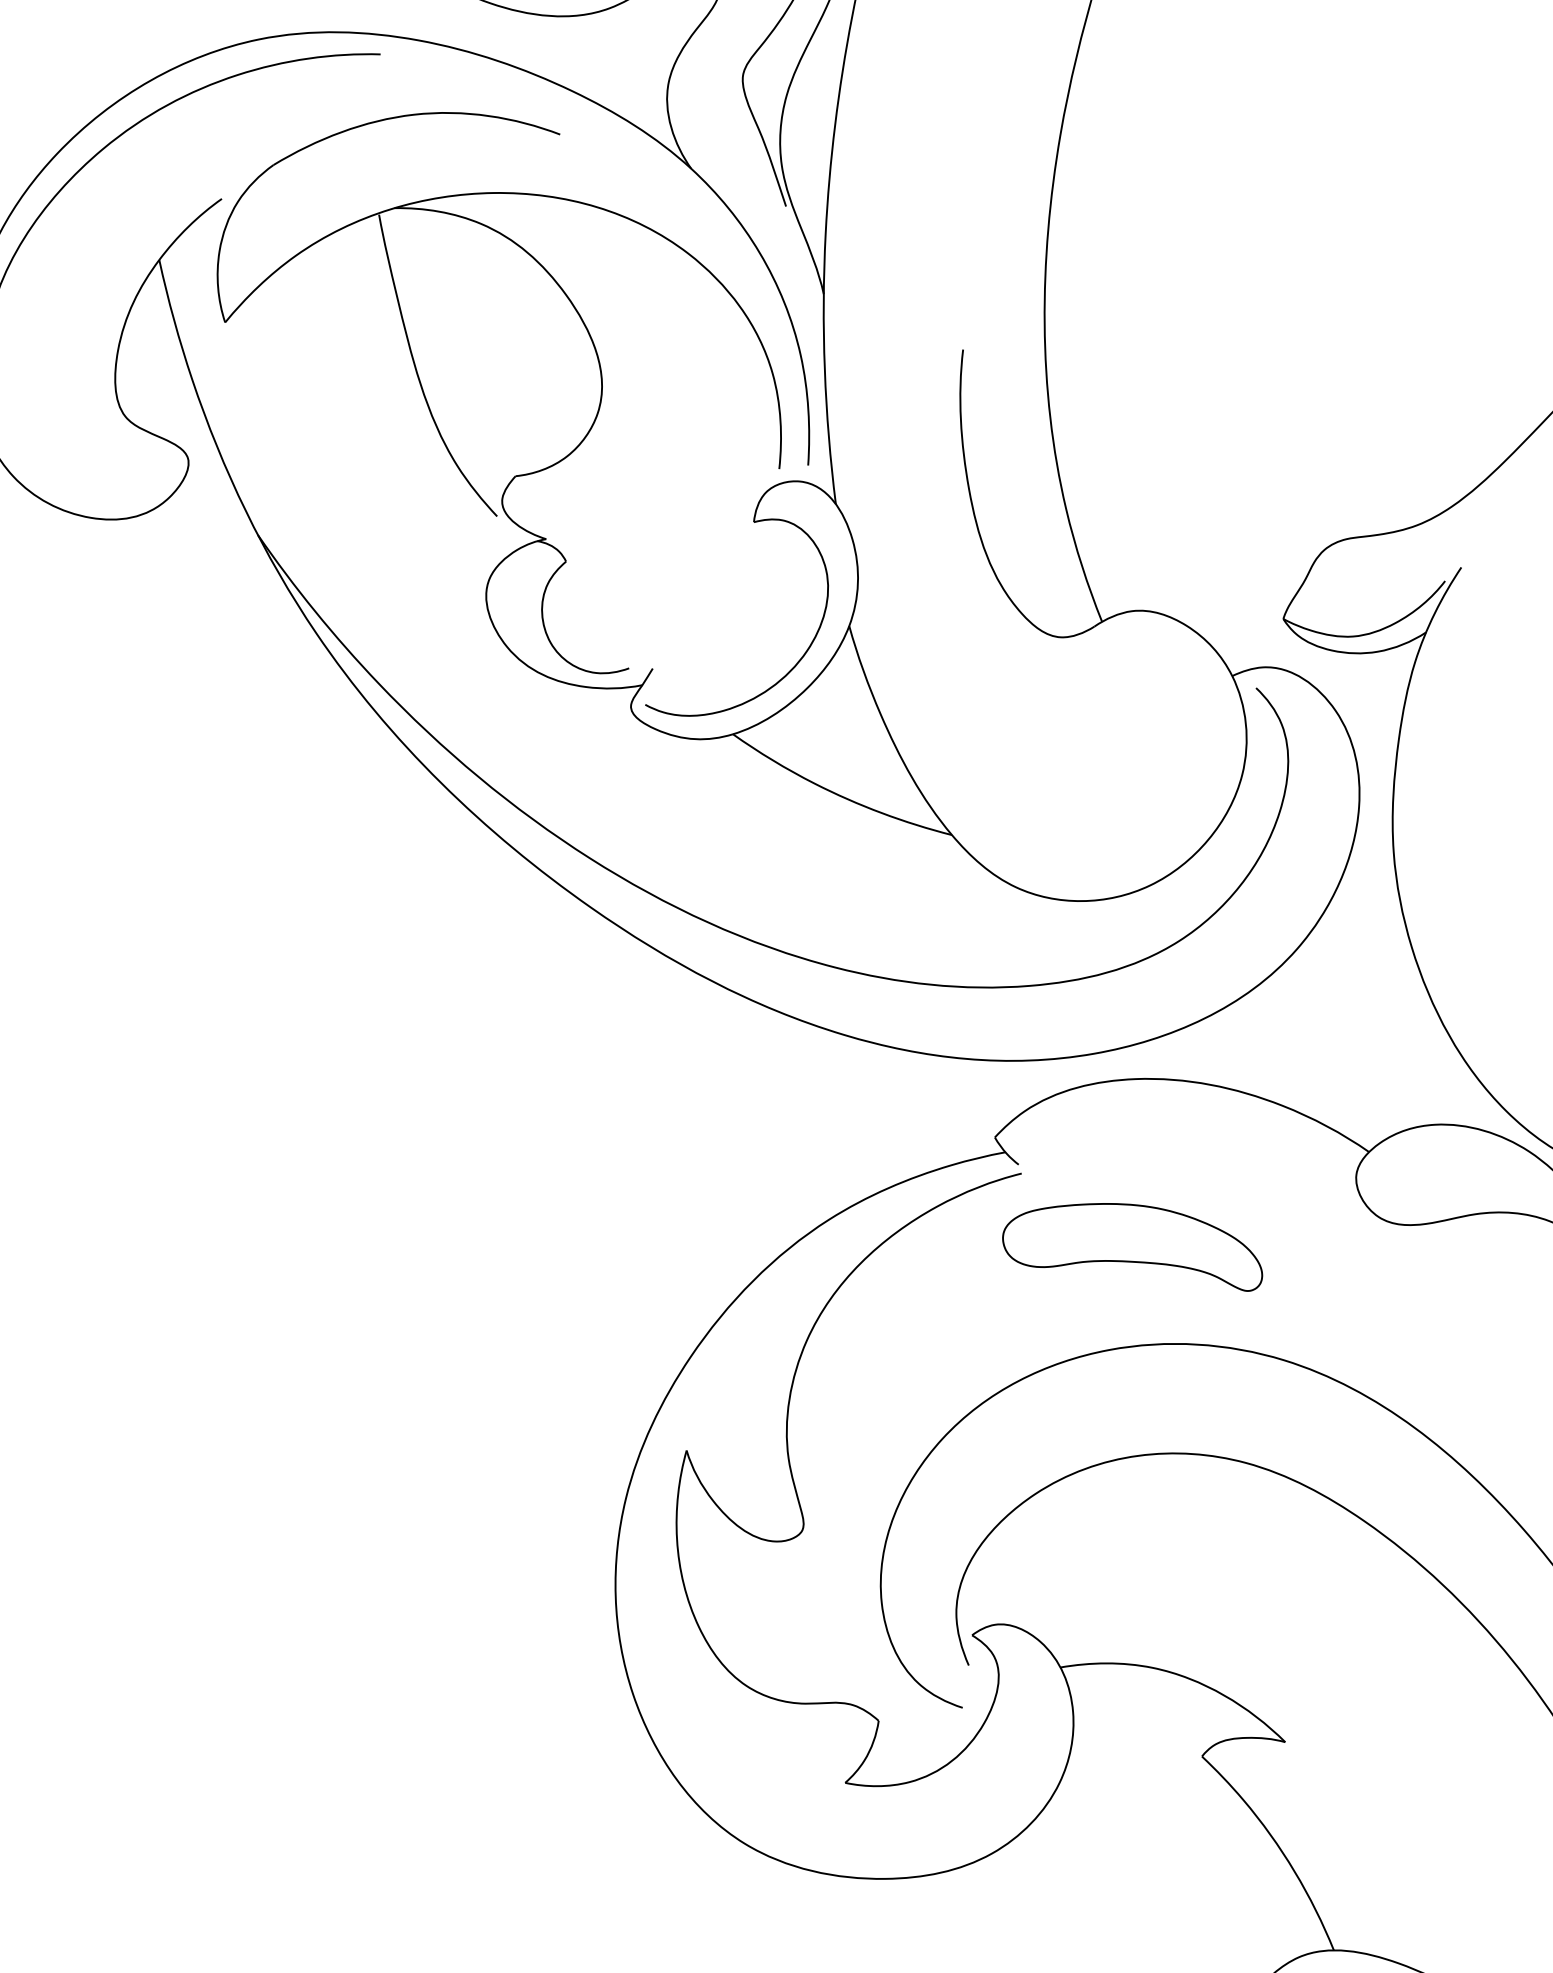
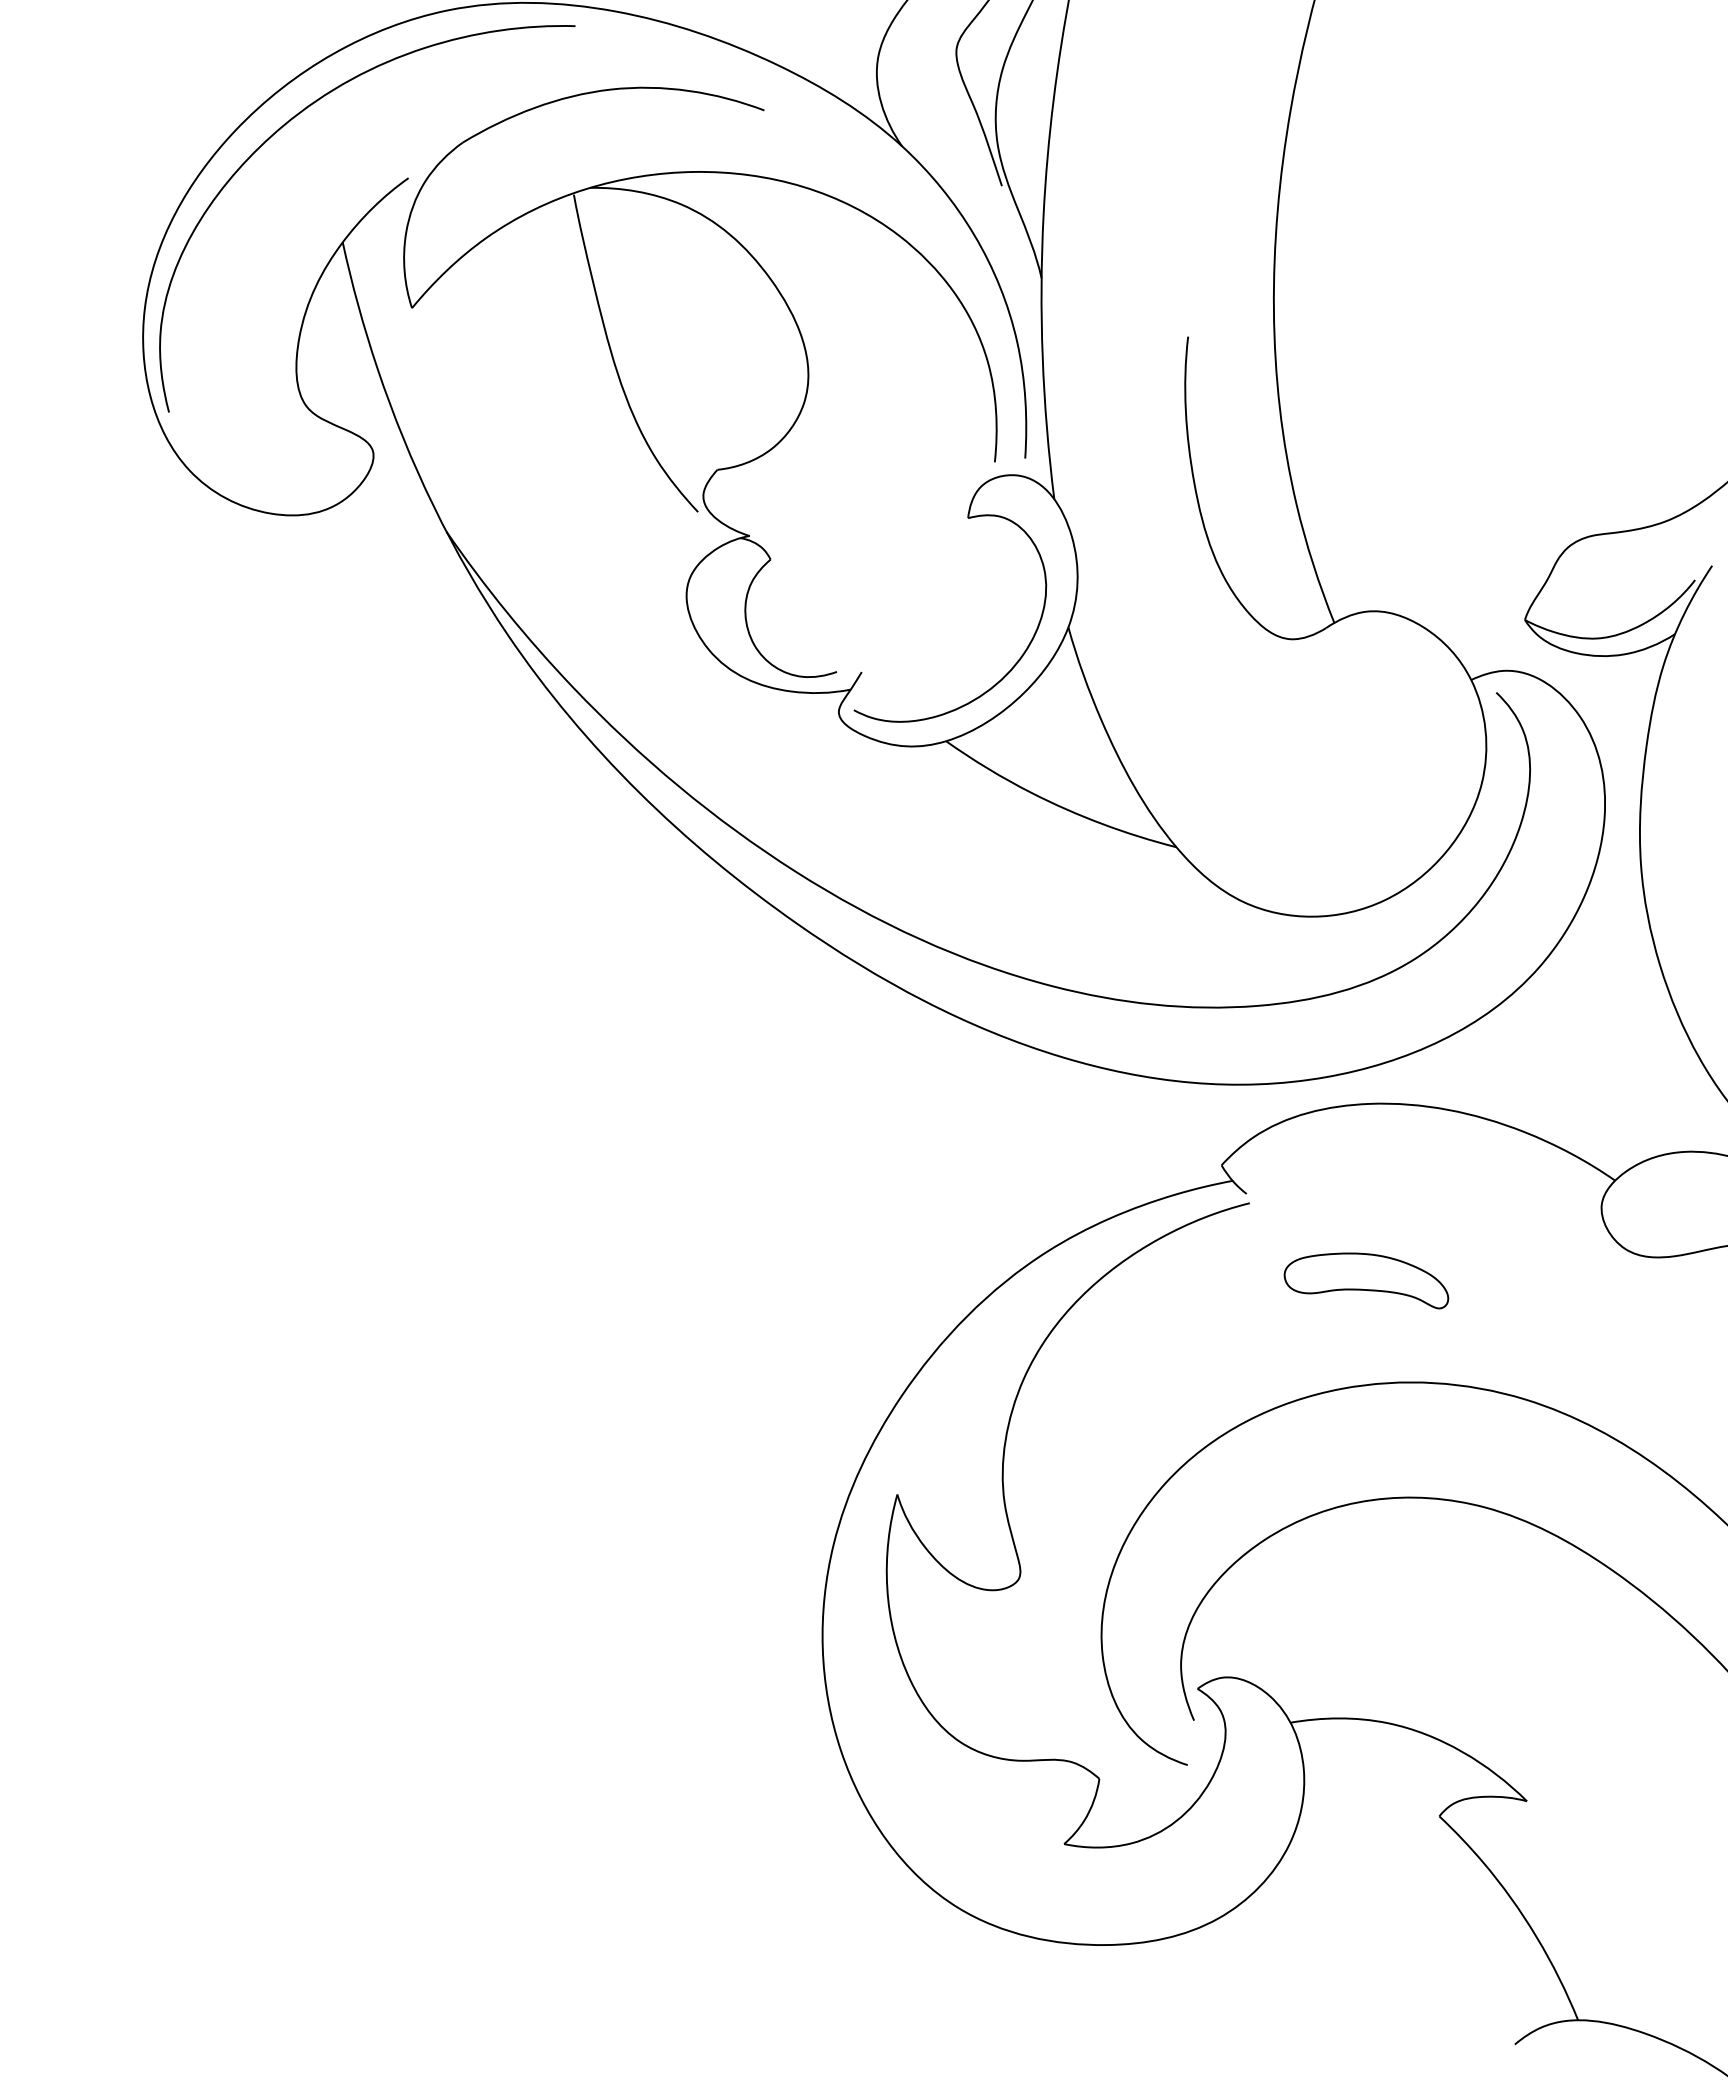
part: (1132, 1247) -> (1366, 1280), size x0.6

